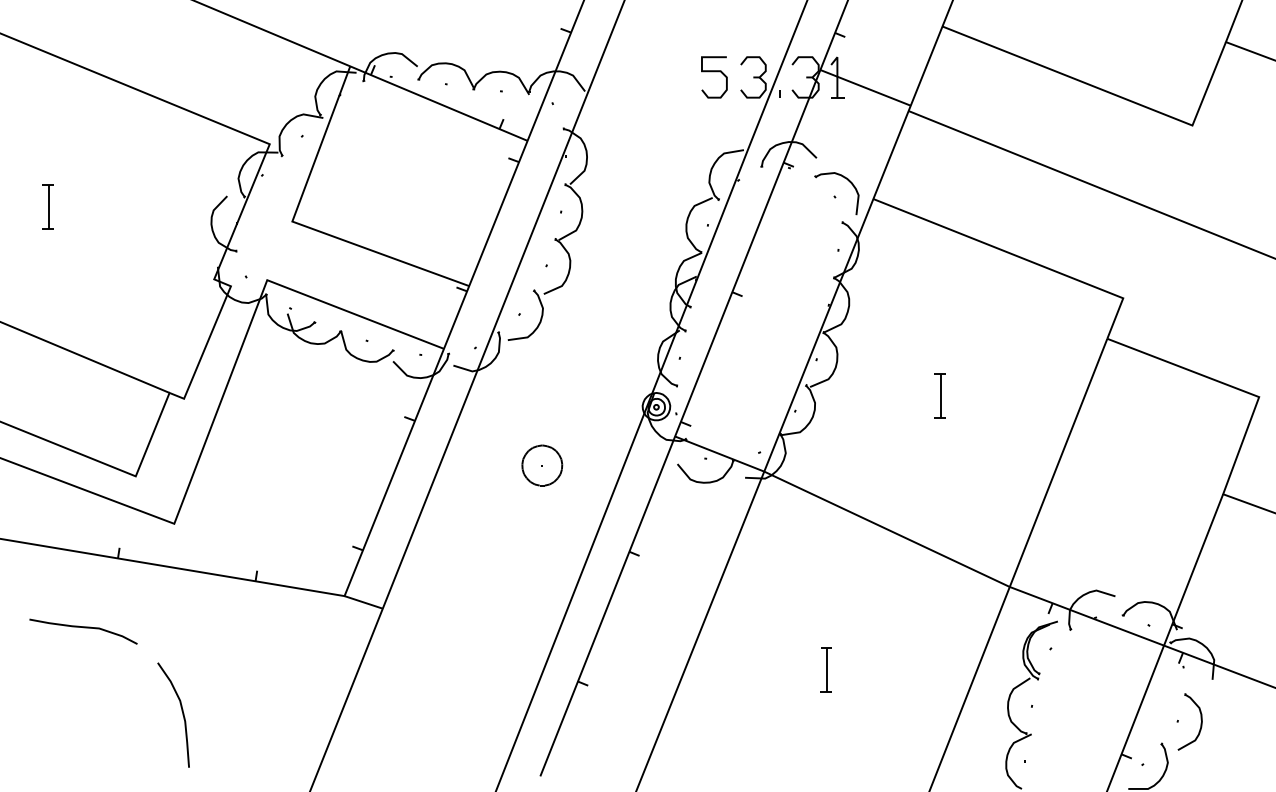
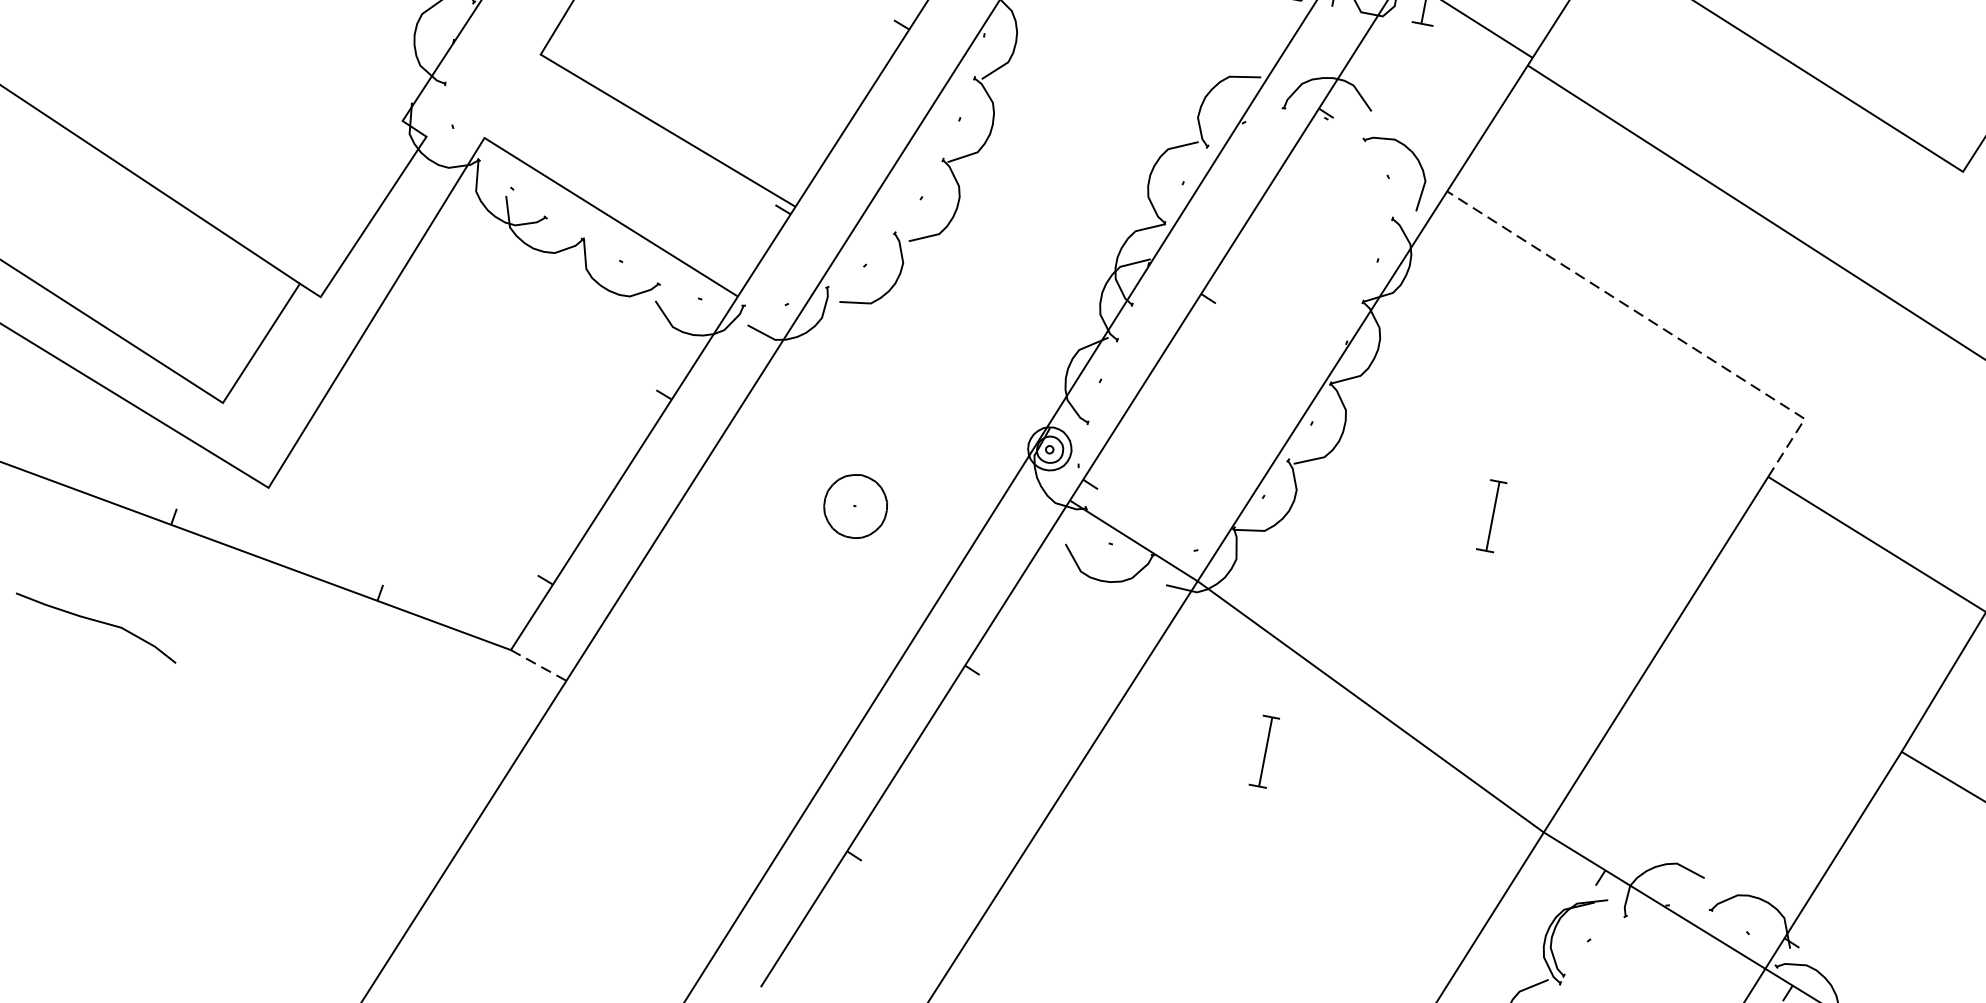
line: (1018, 256) -> (1654, 323), solid -> dashed
line: (364, 602) -> (539, 665), solid -> dashed
part: (825, 669) -> (1263, 750), moved
curve: (181, 711) -> (224, 780), removed

